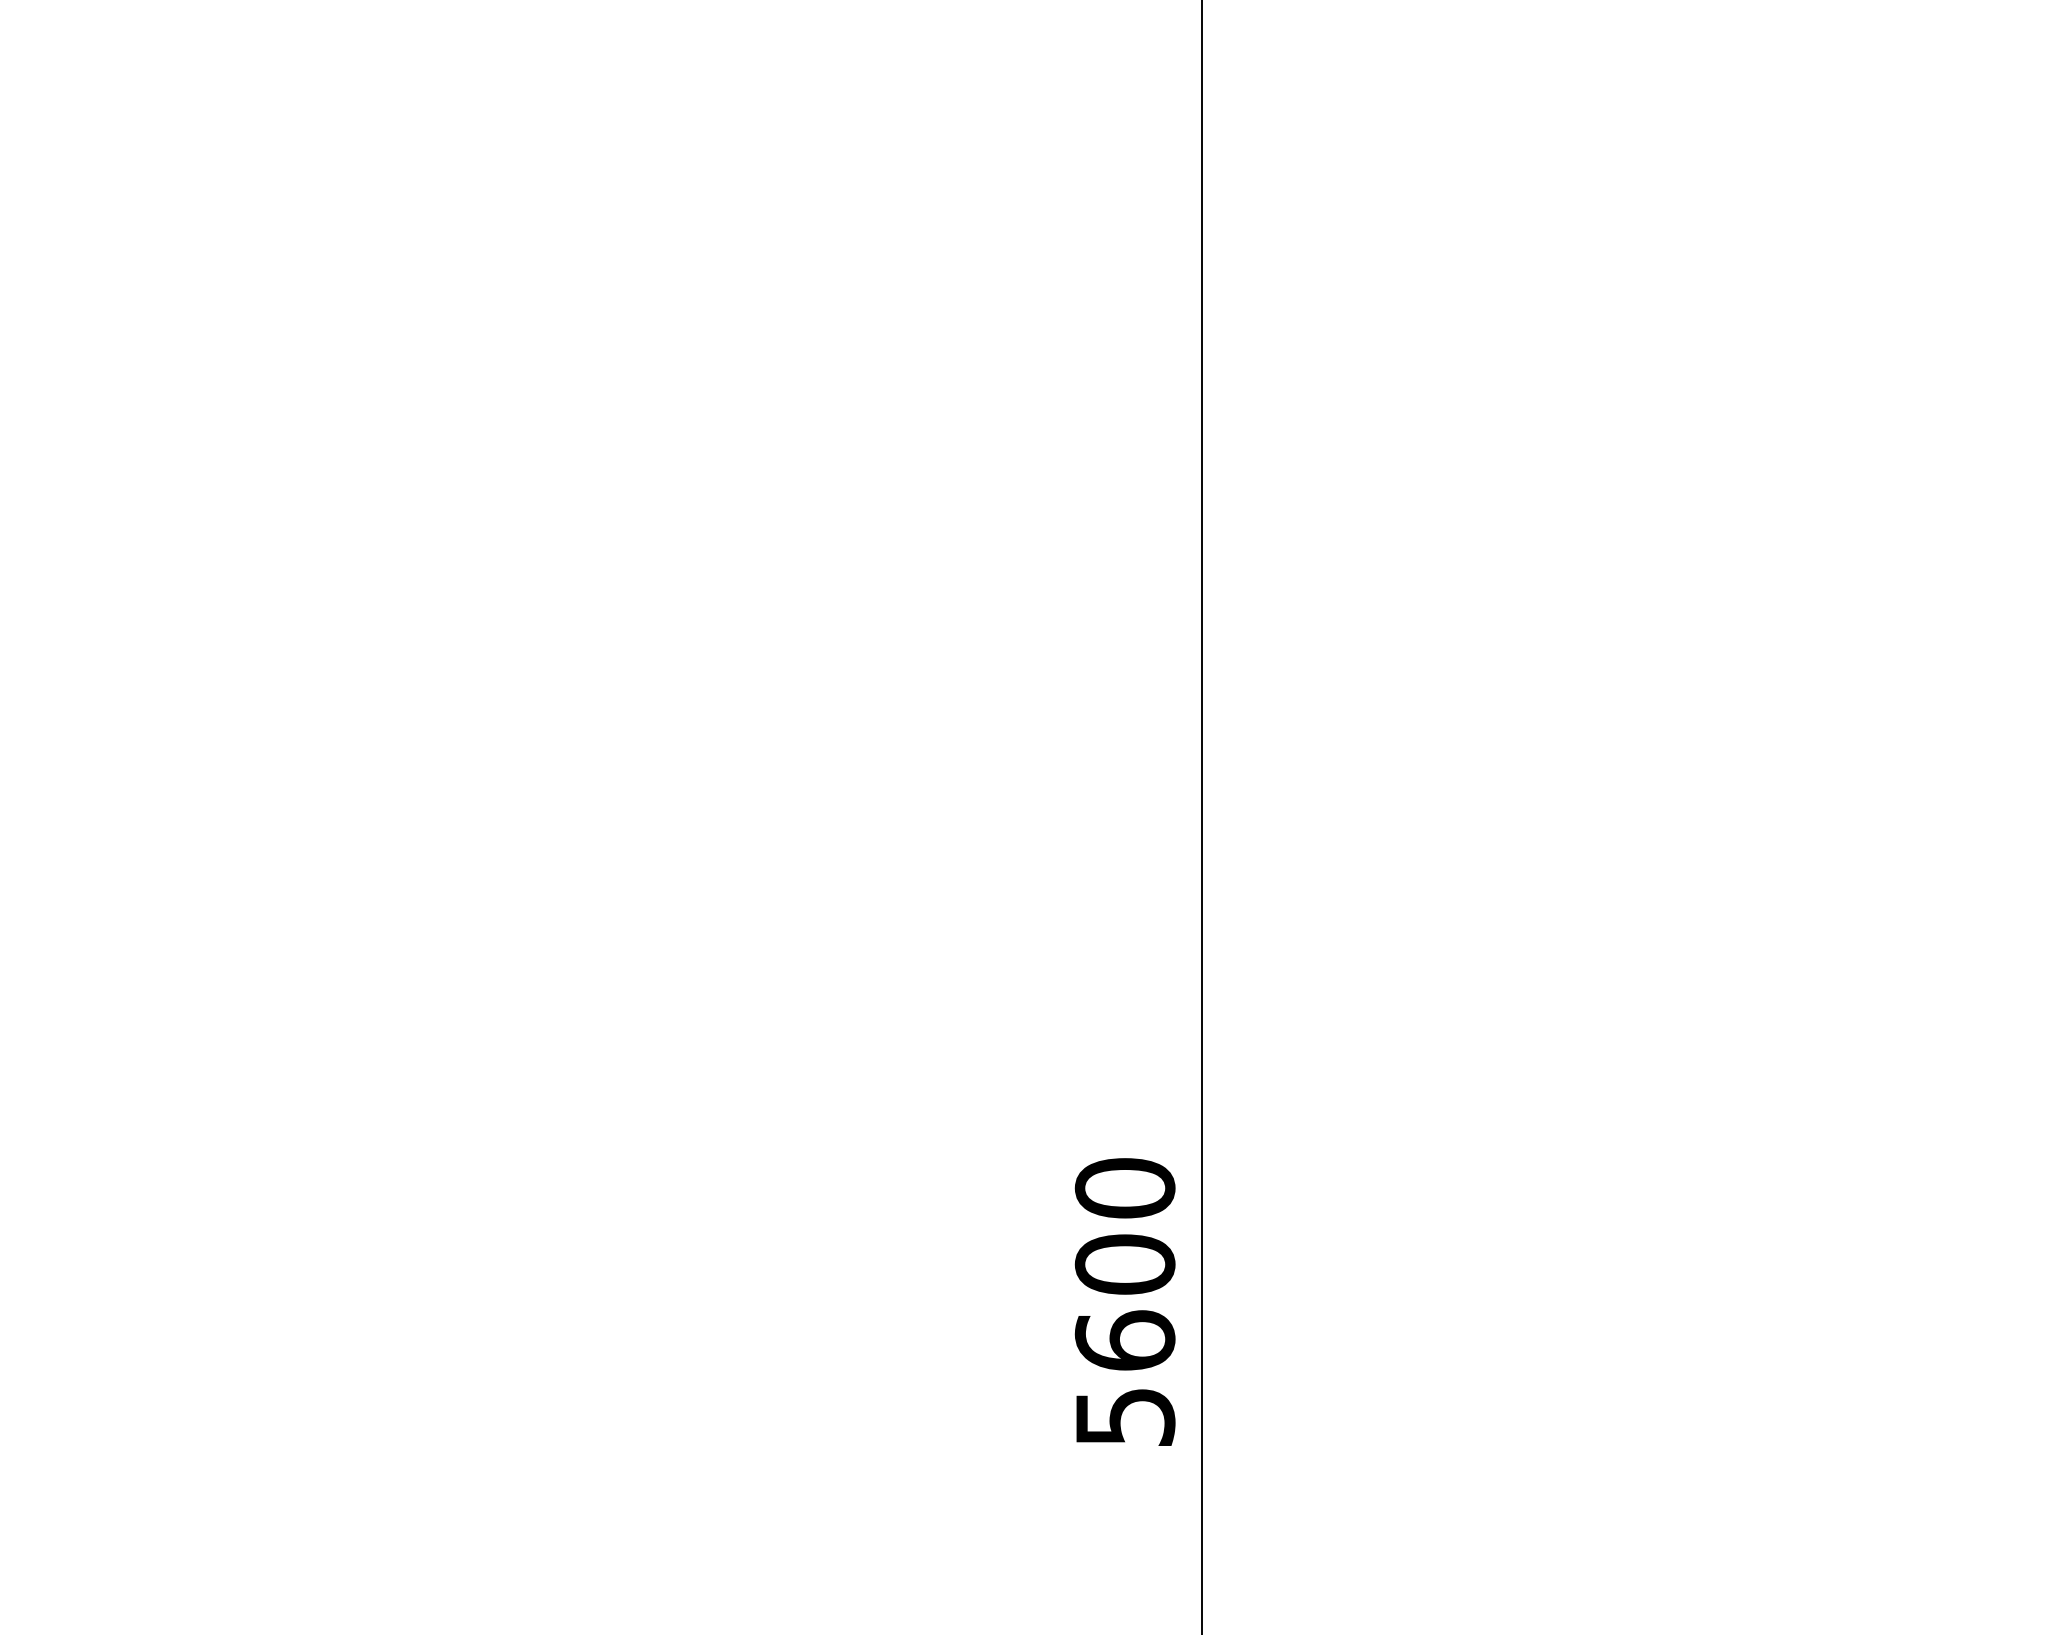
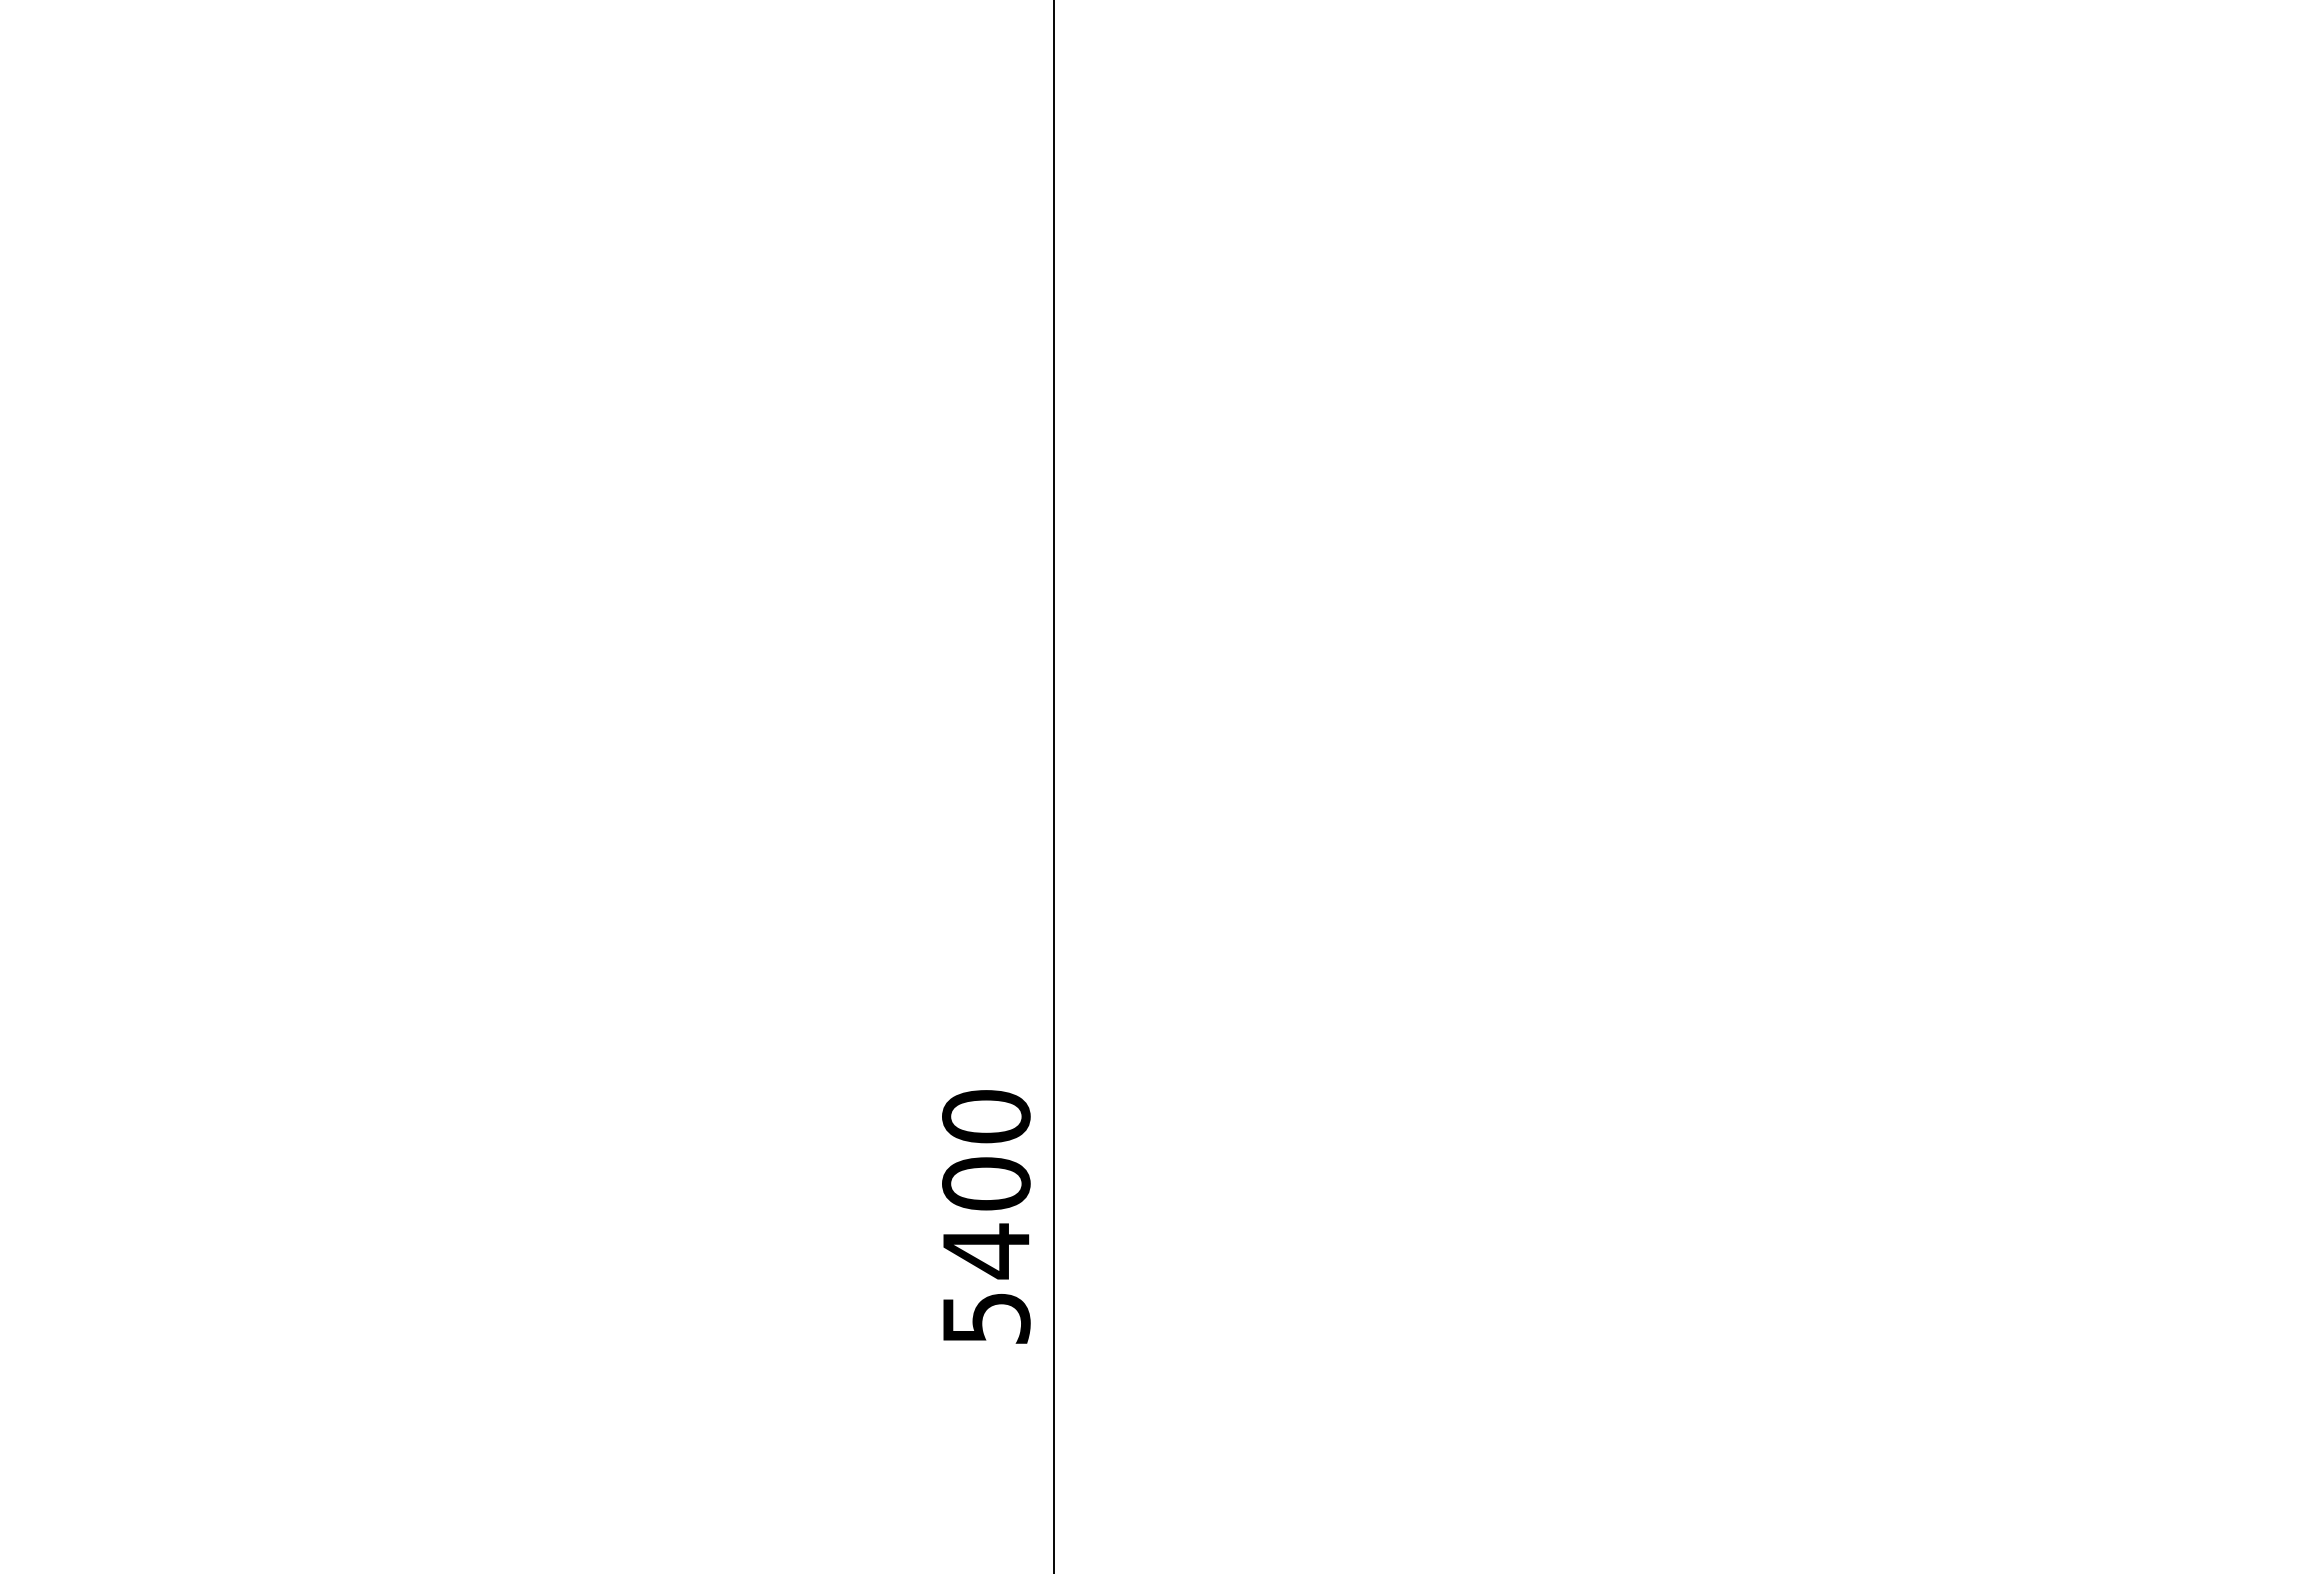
text: (1125, 1341) -> (986, 1251), 5600 -> 5400

